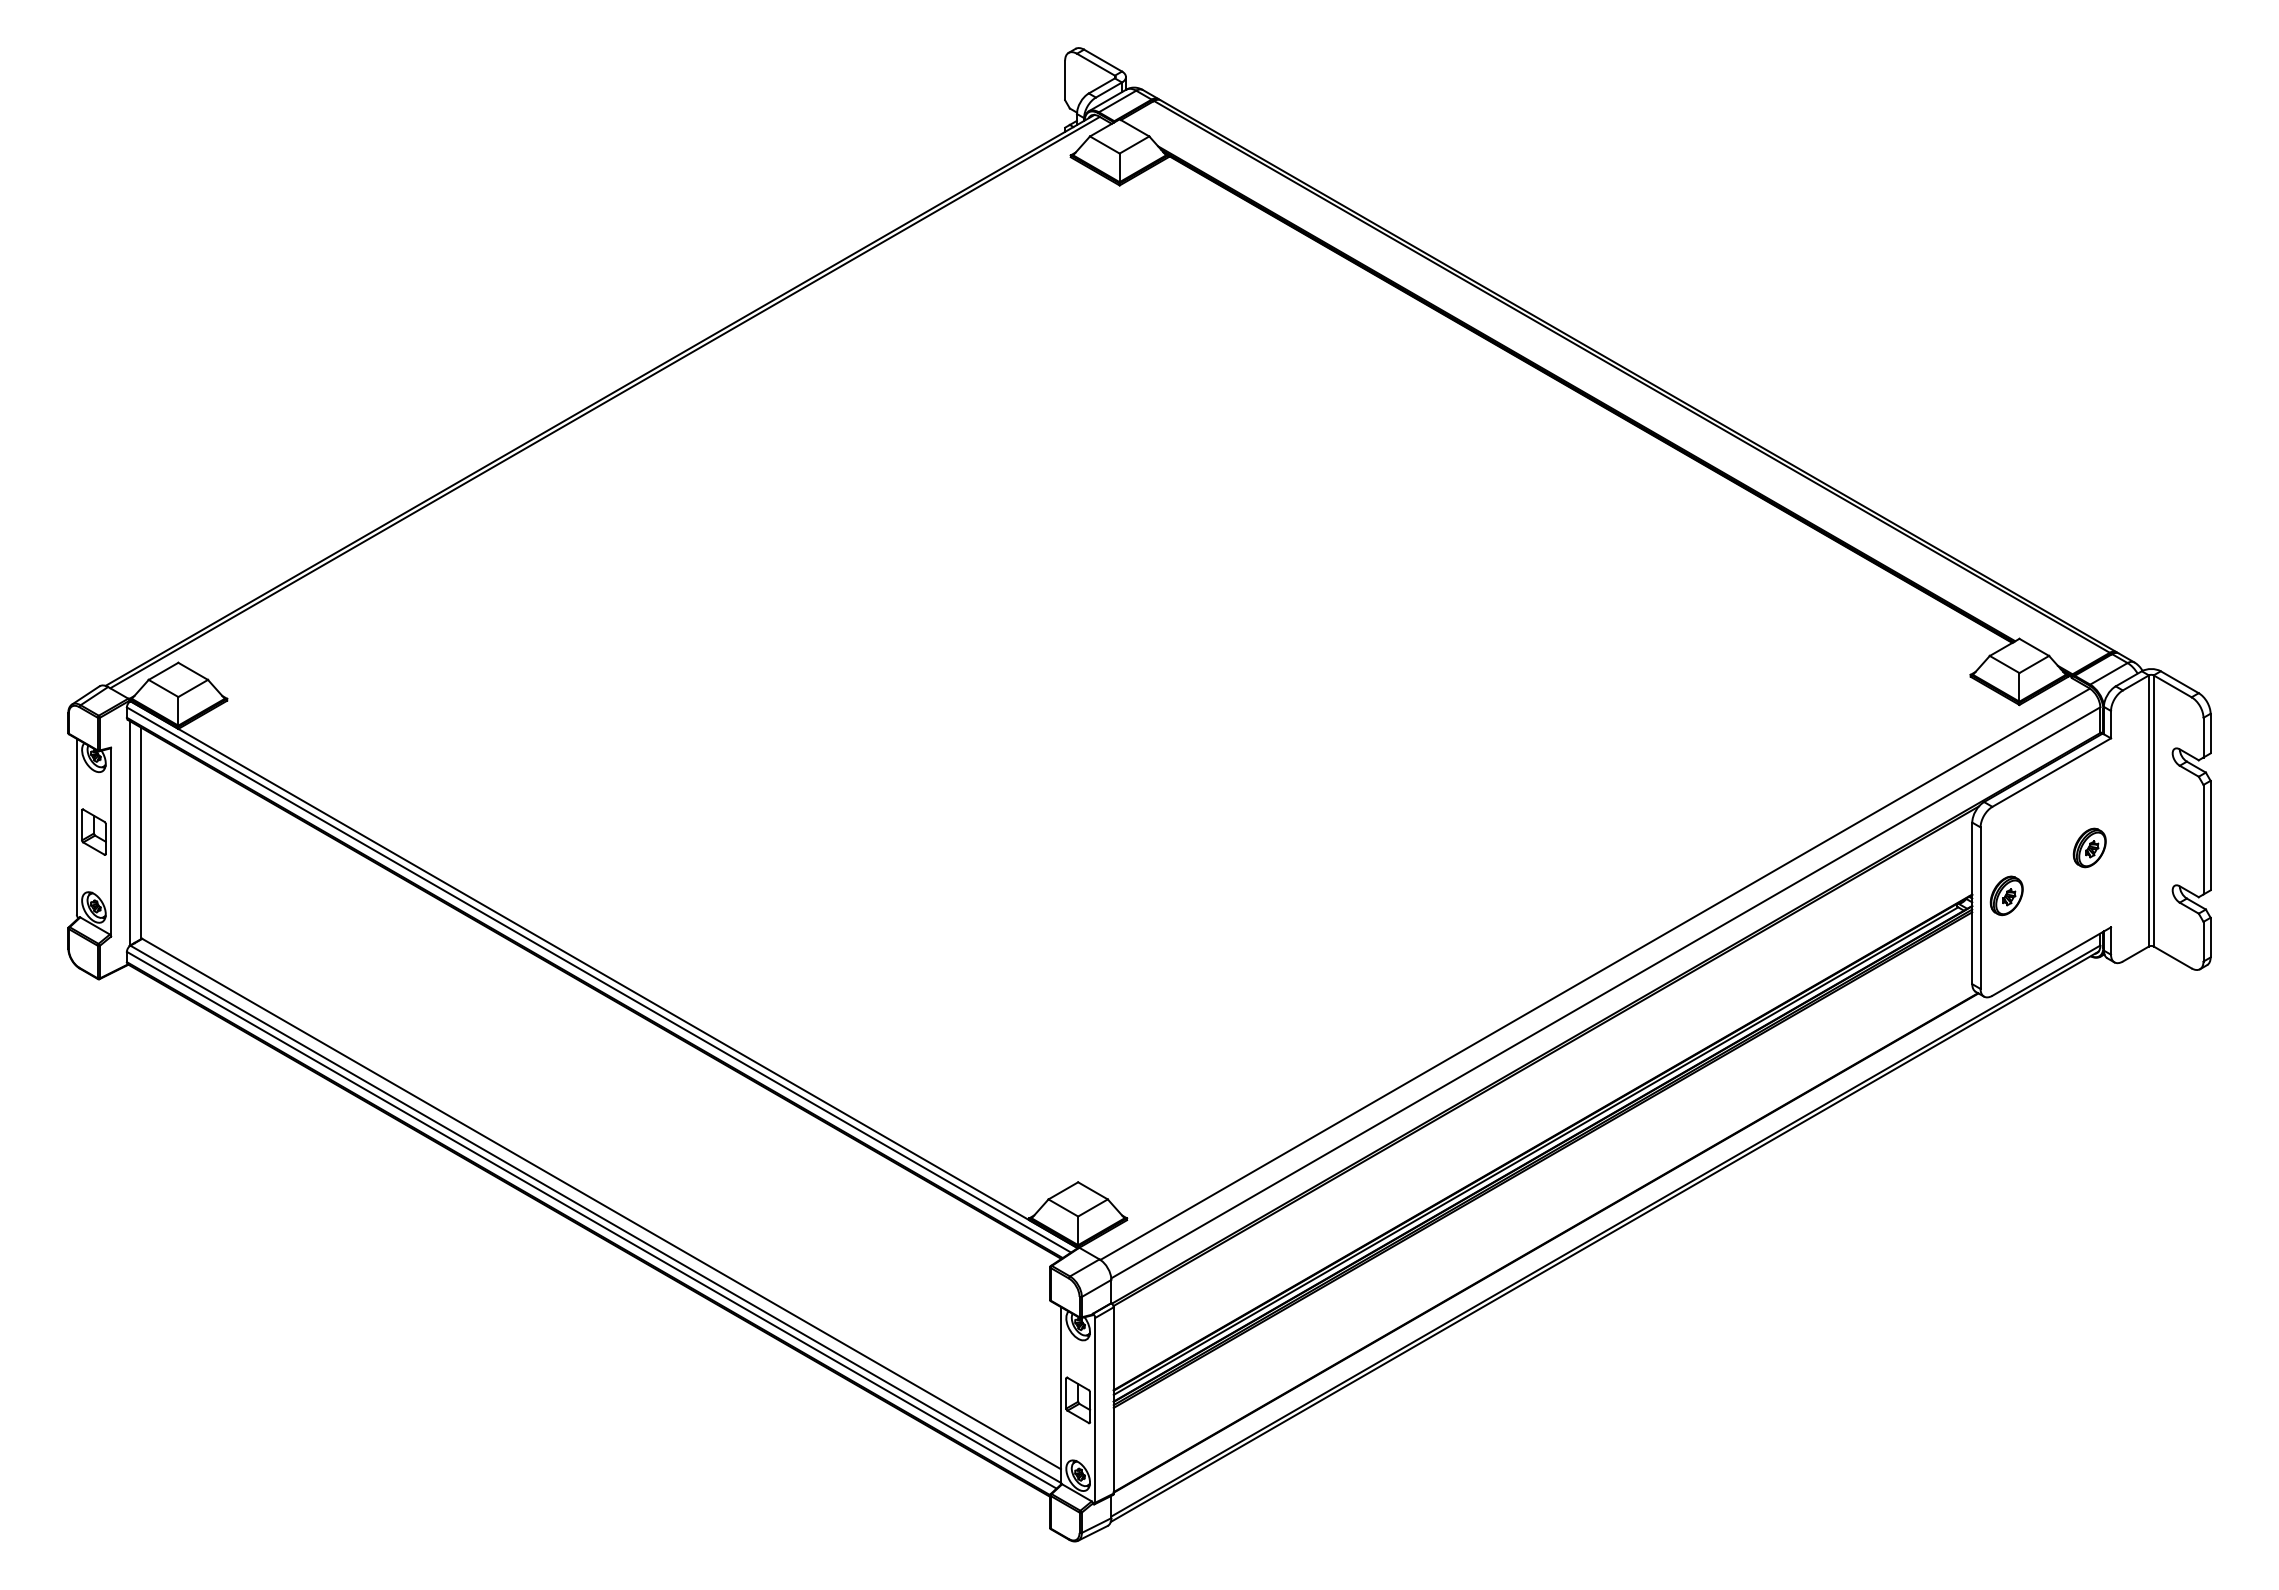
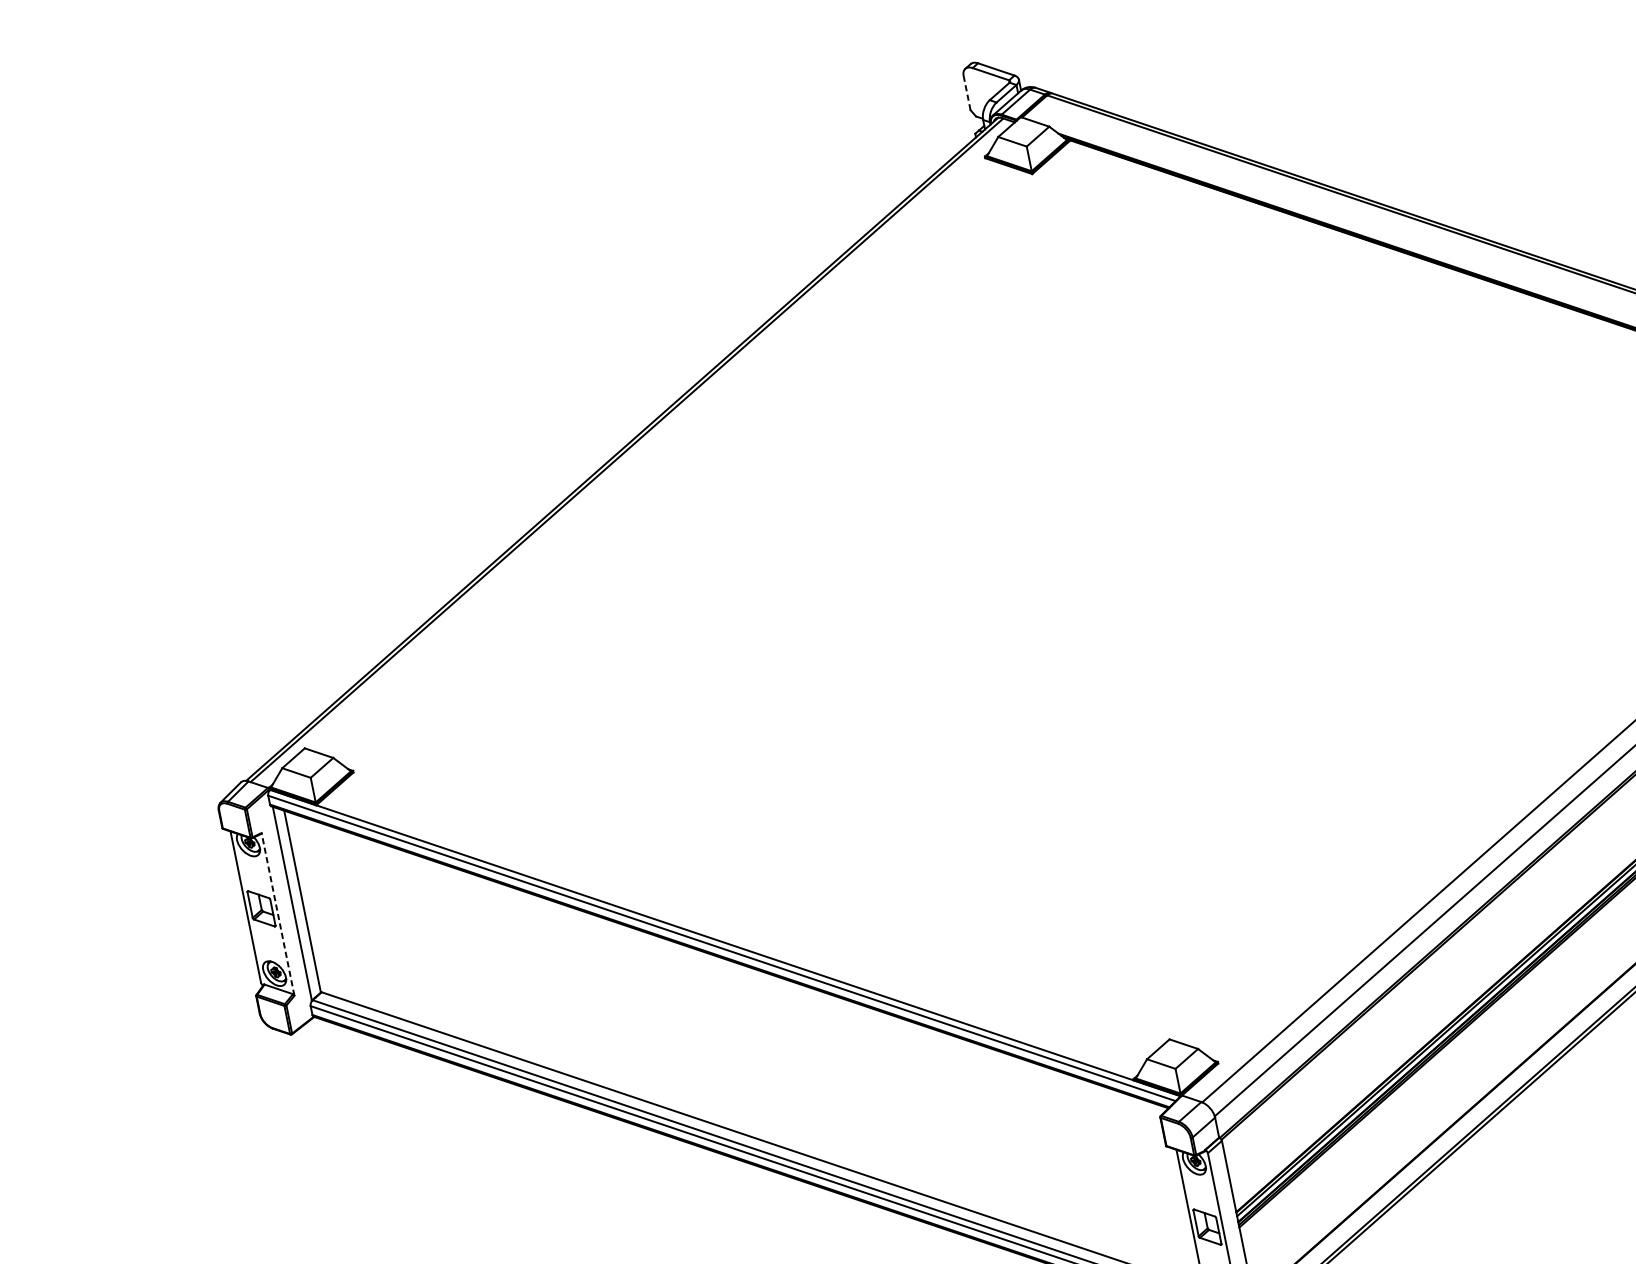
line: (1065, 80) -> (967, 93), solid -> dashed
line: (111, 842) -> (278, 914), solid -> dashed

